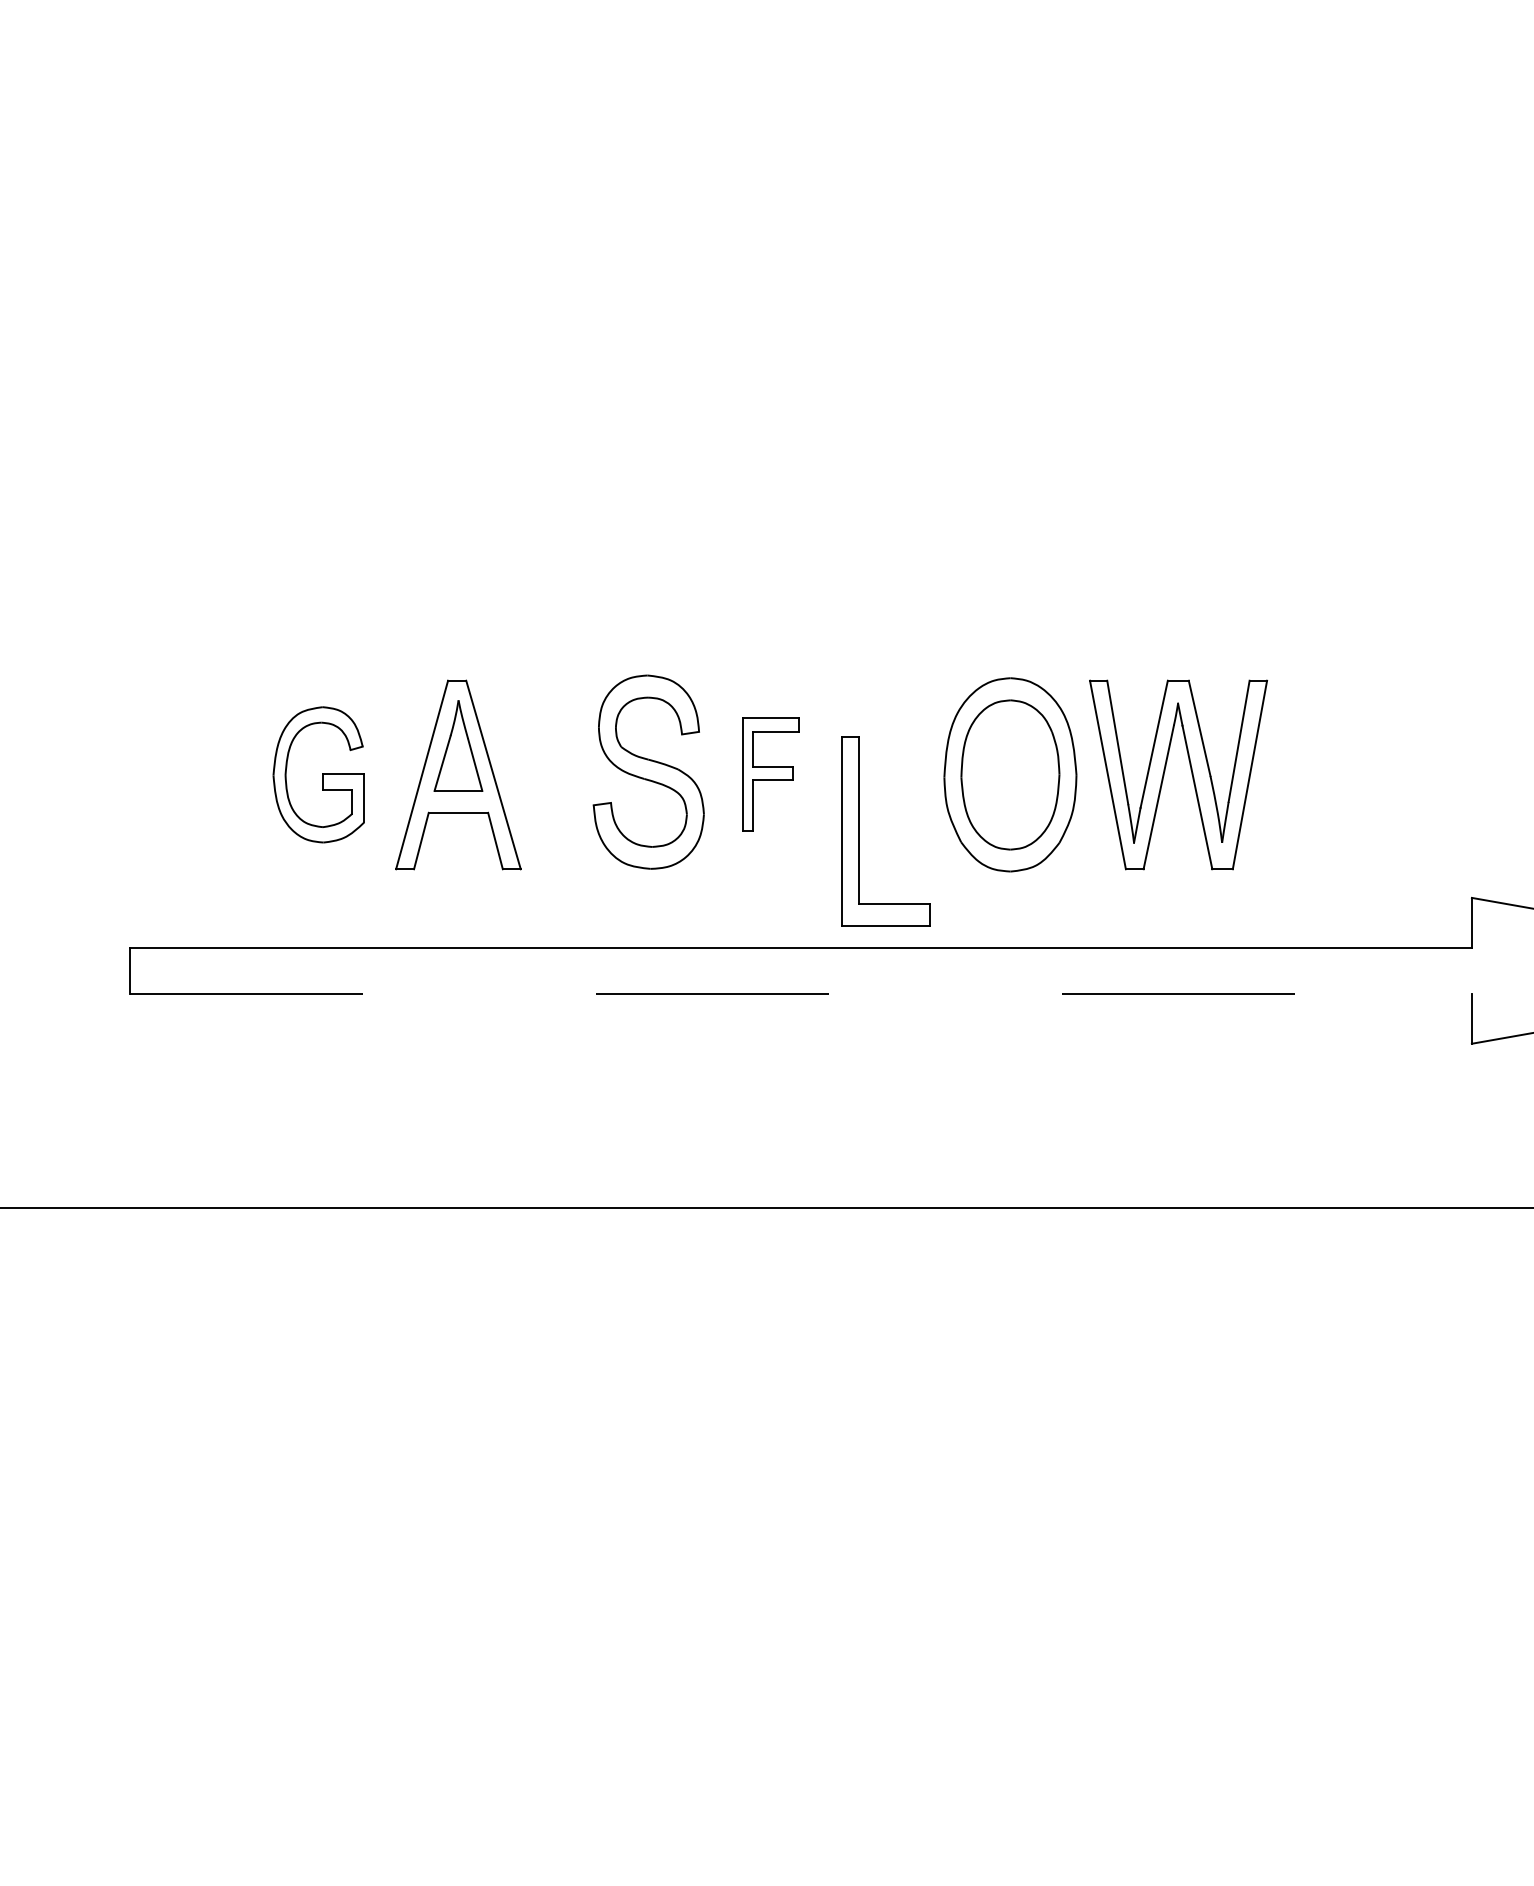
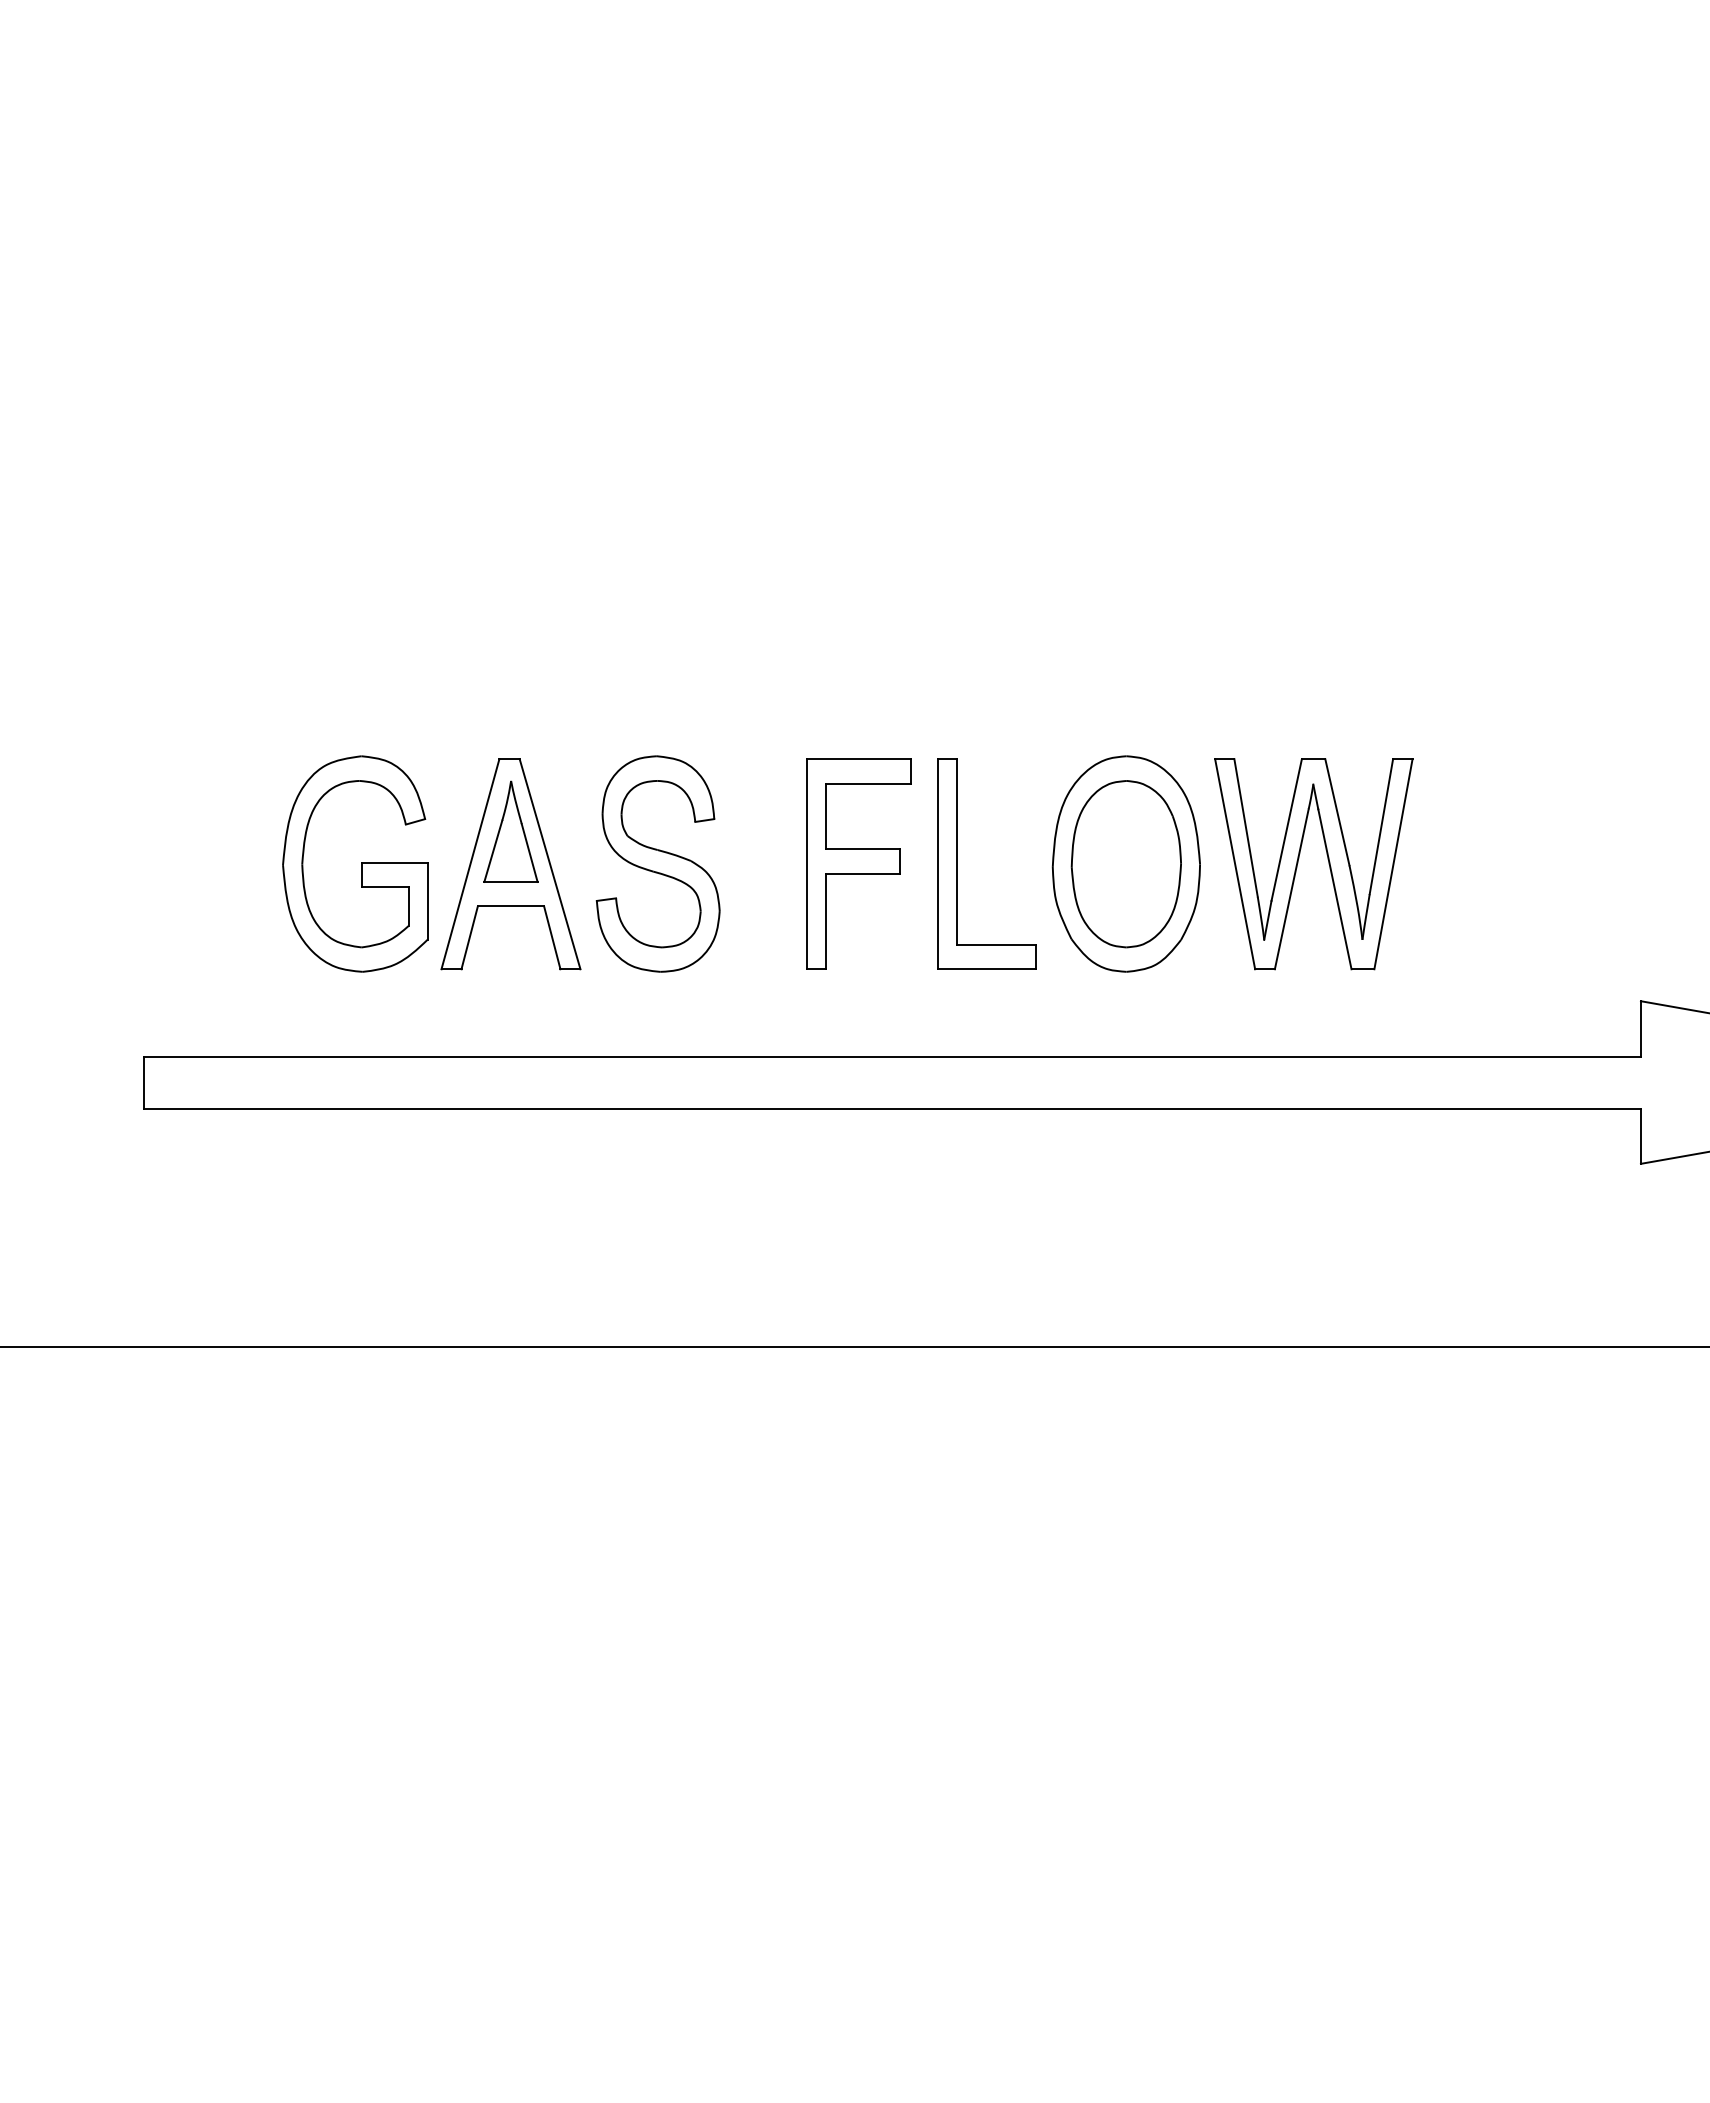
part: (648, 771) -> (657, 863), moved
part: (318, 774) -> (355, 863), size x1.43
part: (770, 774) -> (858, 863), size x1.67
part: (858, 830) -> (957, 863), moved
line: (801, 994) -> (893, 1108), dashed -> solid

